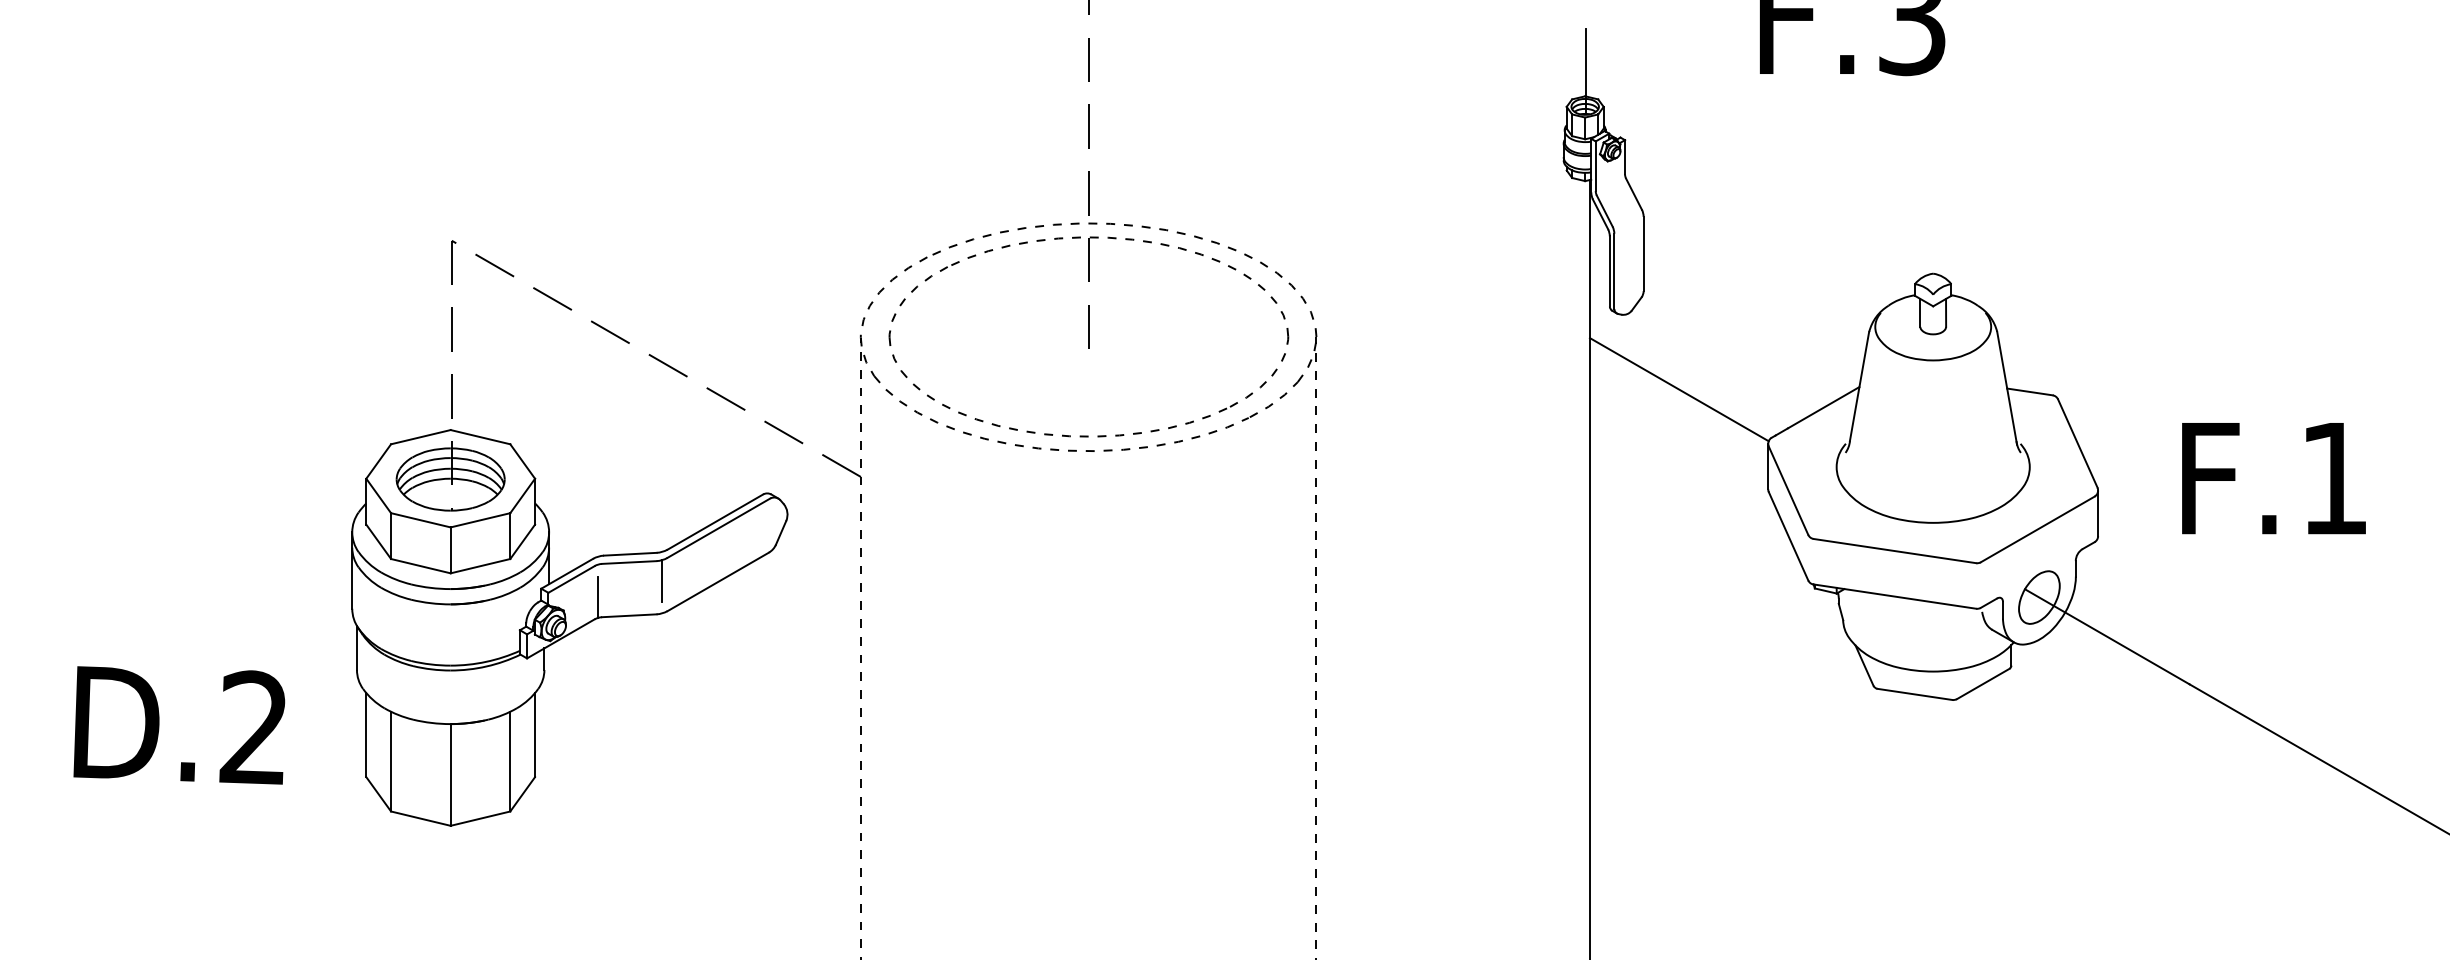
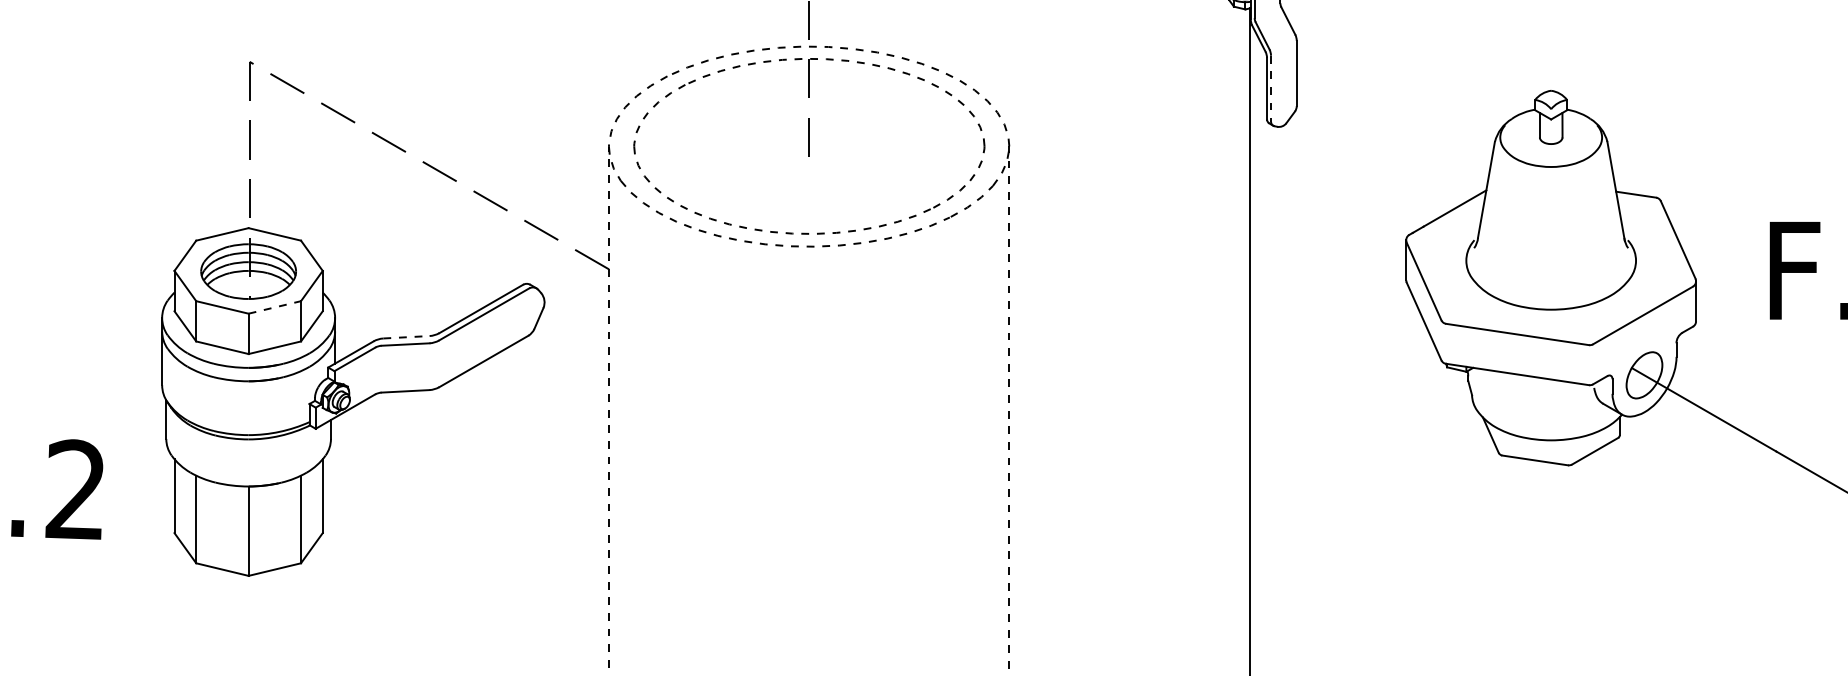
line: (1614, 271) -> (1271, 88), solid -> dashed
line: (1678, 389) -> (1327, 192), removed
line: (480, 520) -> (274, 307), solid -> dashed
line: (630, 554) -> (406, 337), solid -> dashed
line: (662, 581) -> (434, 361), removed
line: (598, 596) -> (378, 374), removed

